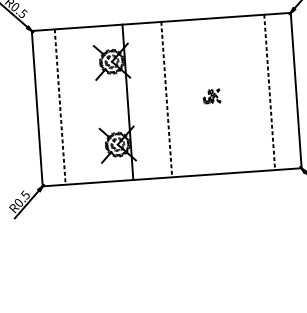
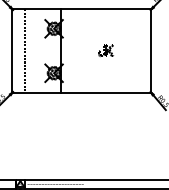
line: (270, 91) -> (137, 50), removed
part: (210, 97) -> (105, 51), size x1.6
line: (165, 98) -> (81, 50), removed

